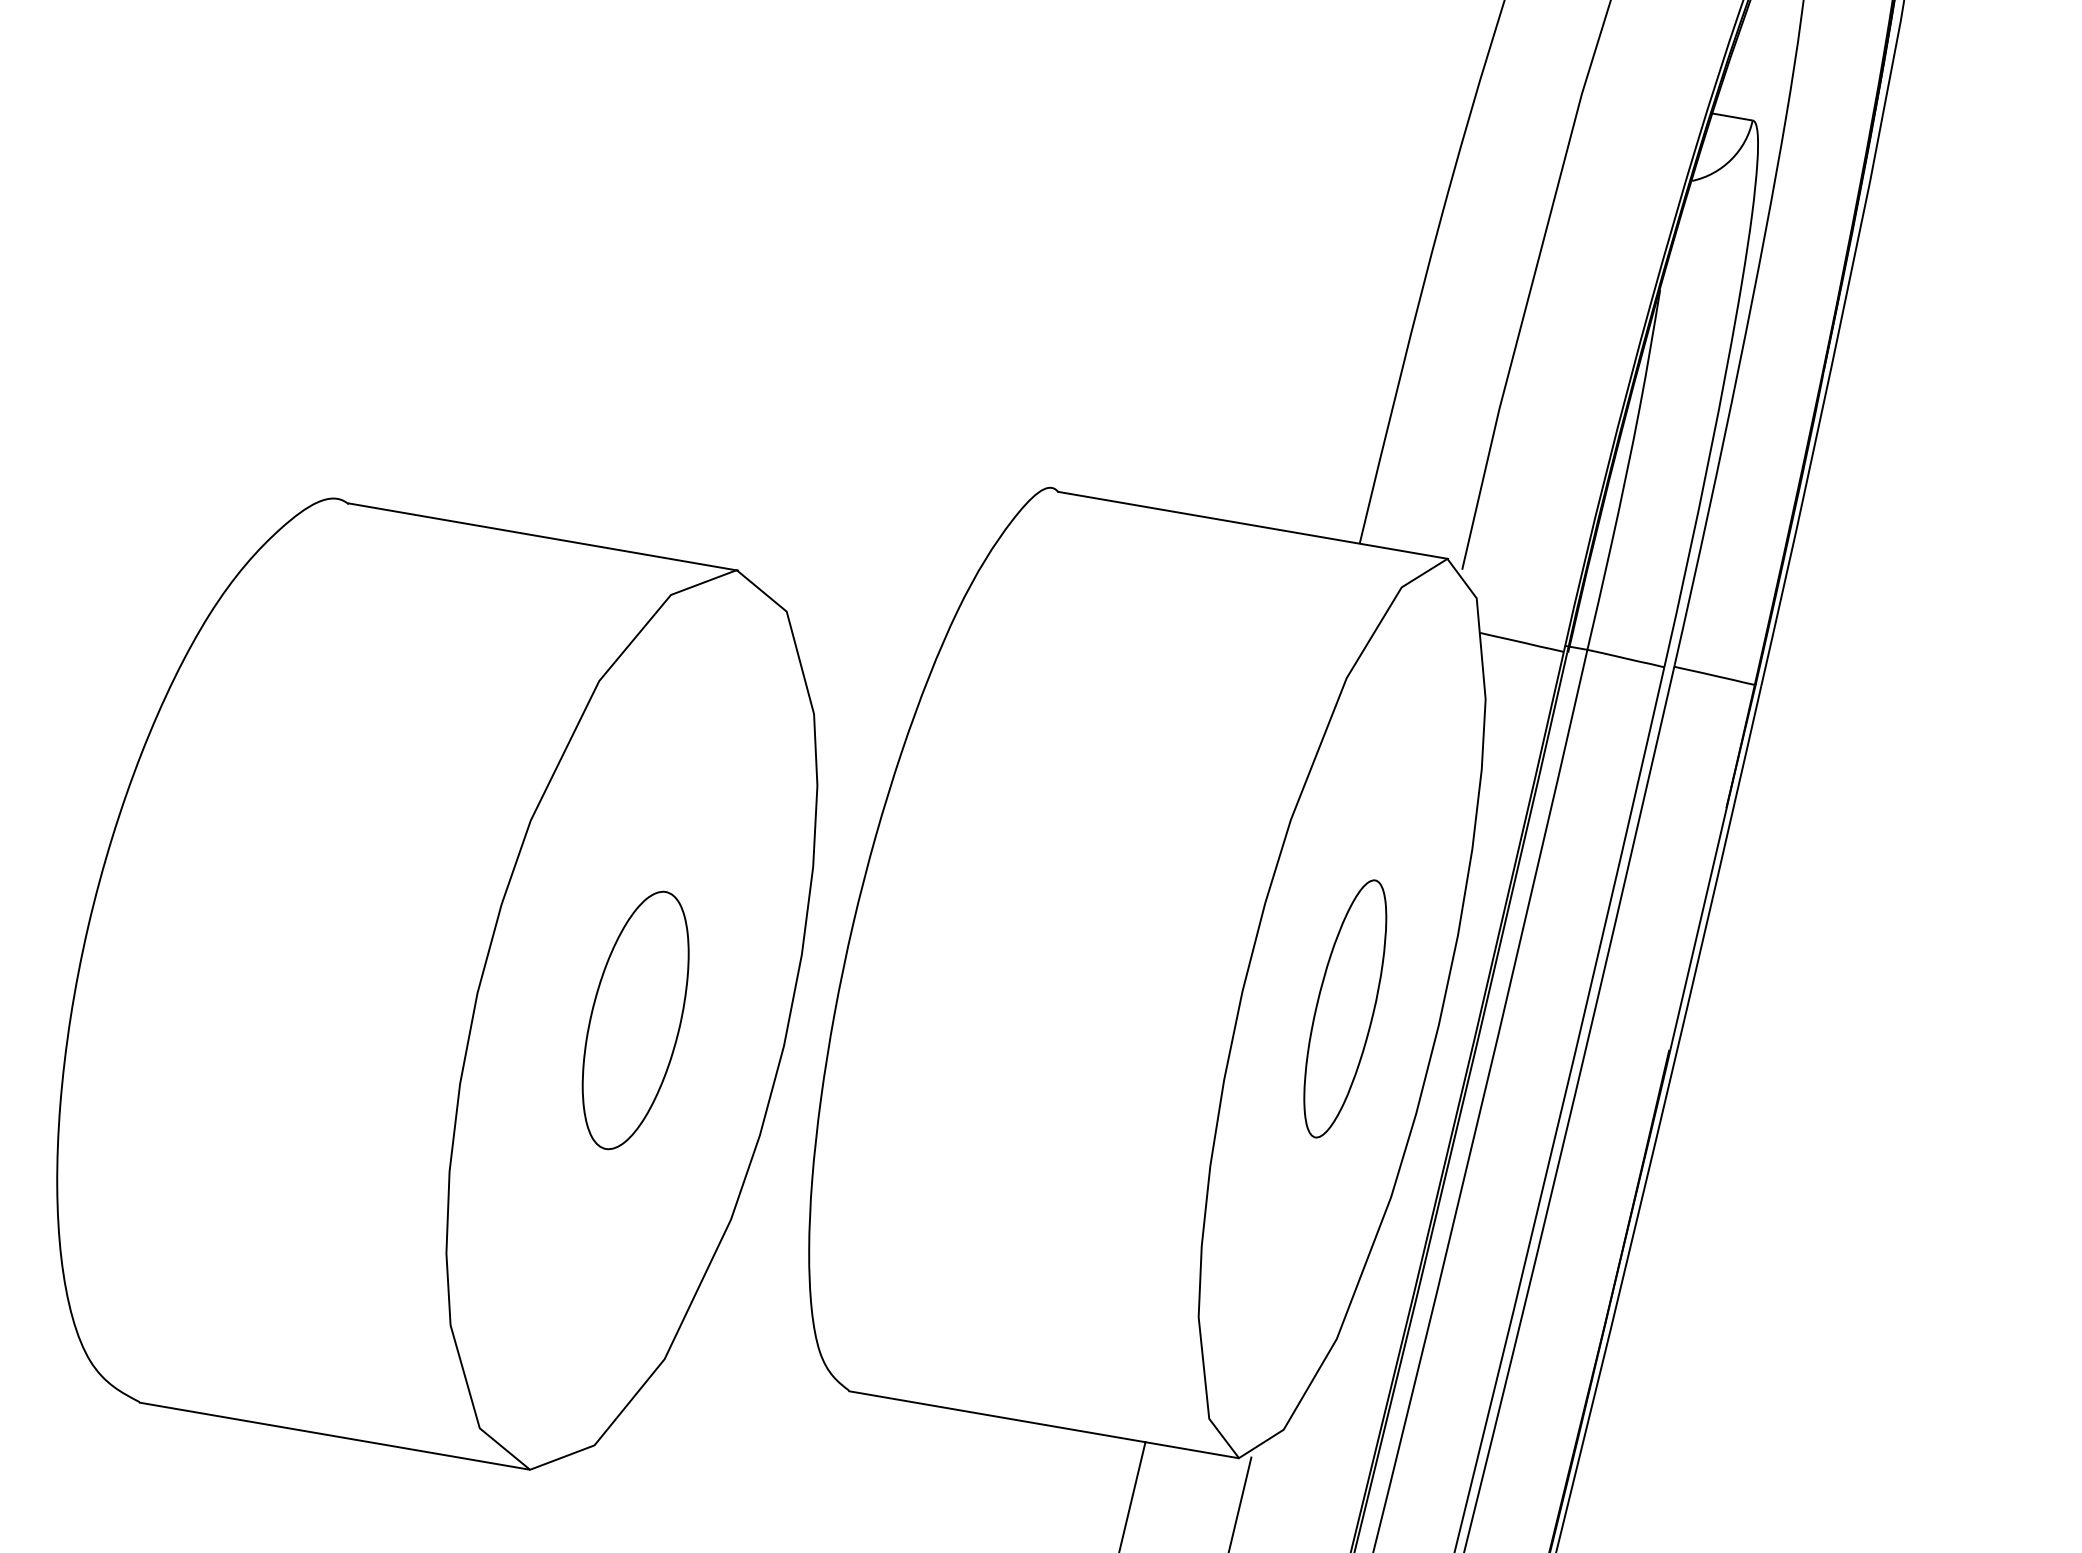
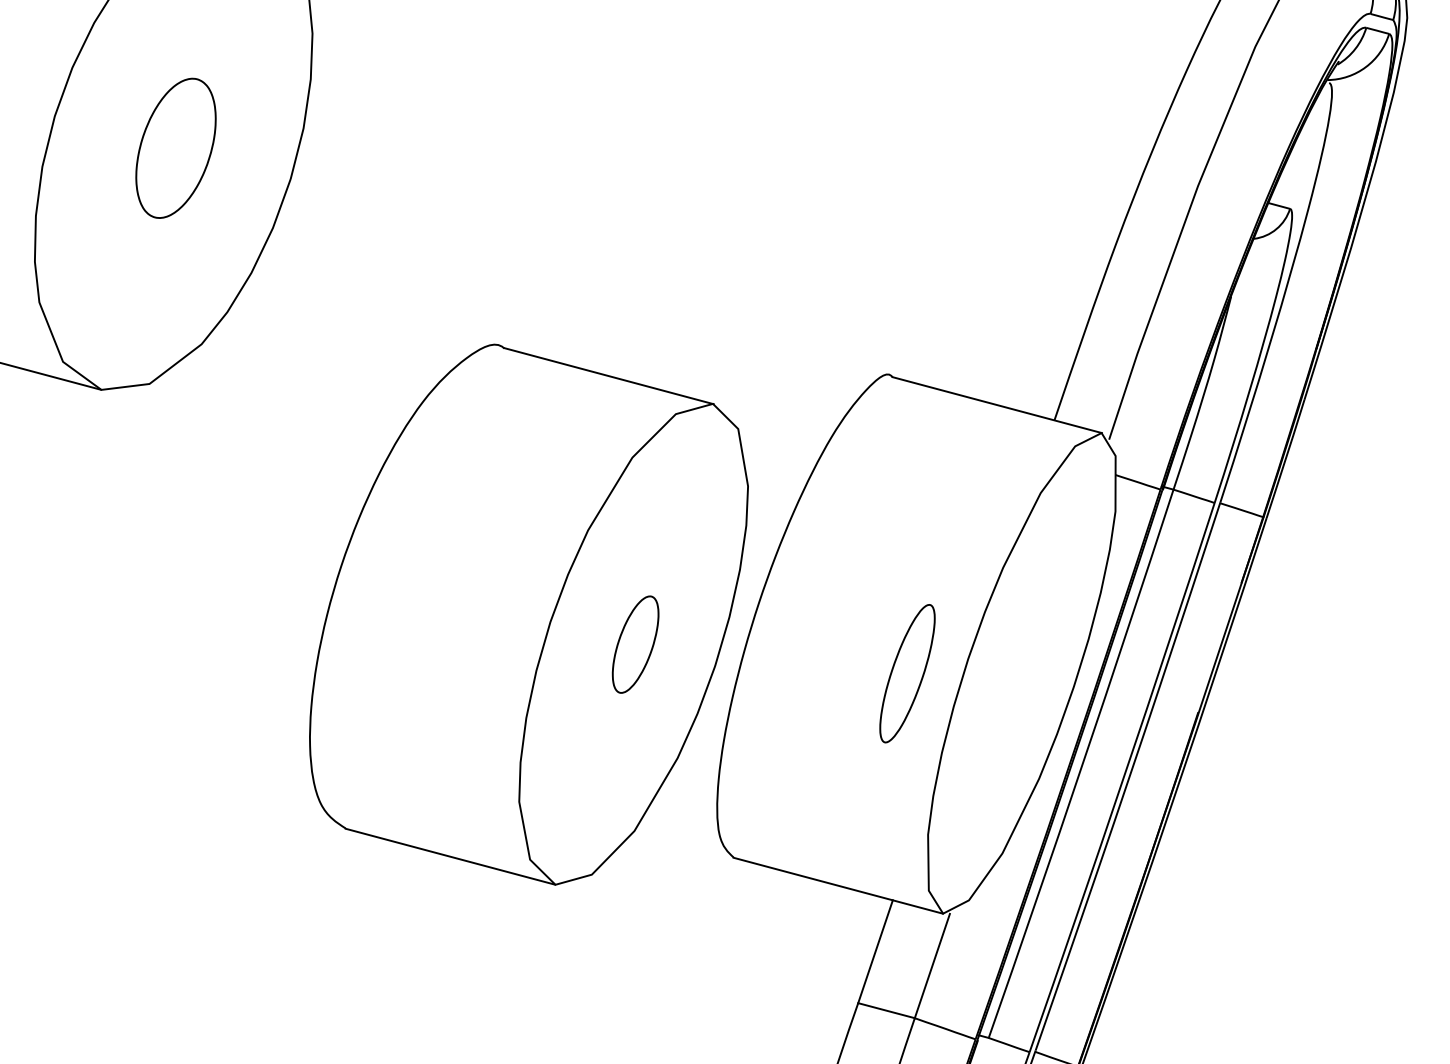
part: (1345, 1008) -> (907, 673), moved
part: (635, 1020) -> (635, 644), size x0.7

